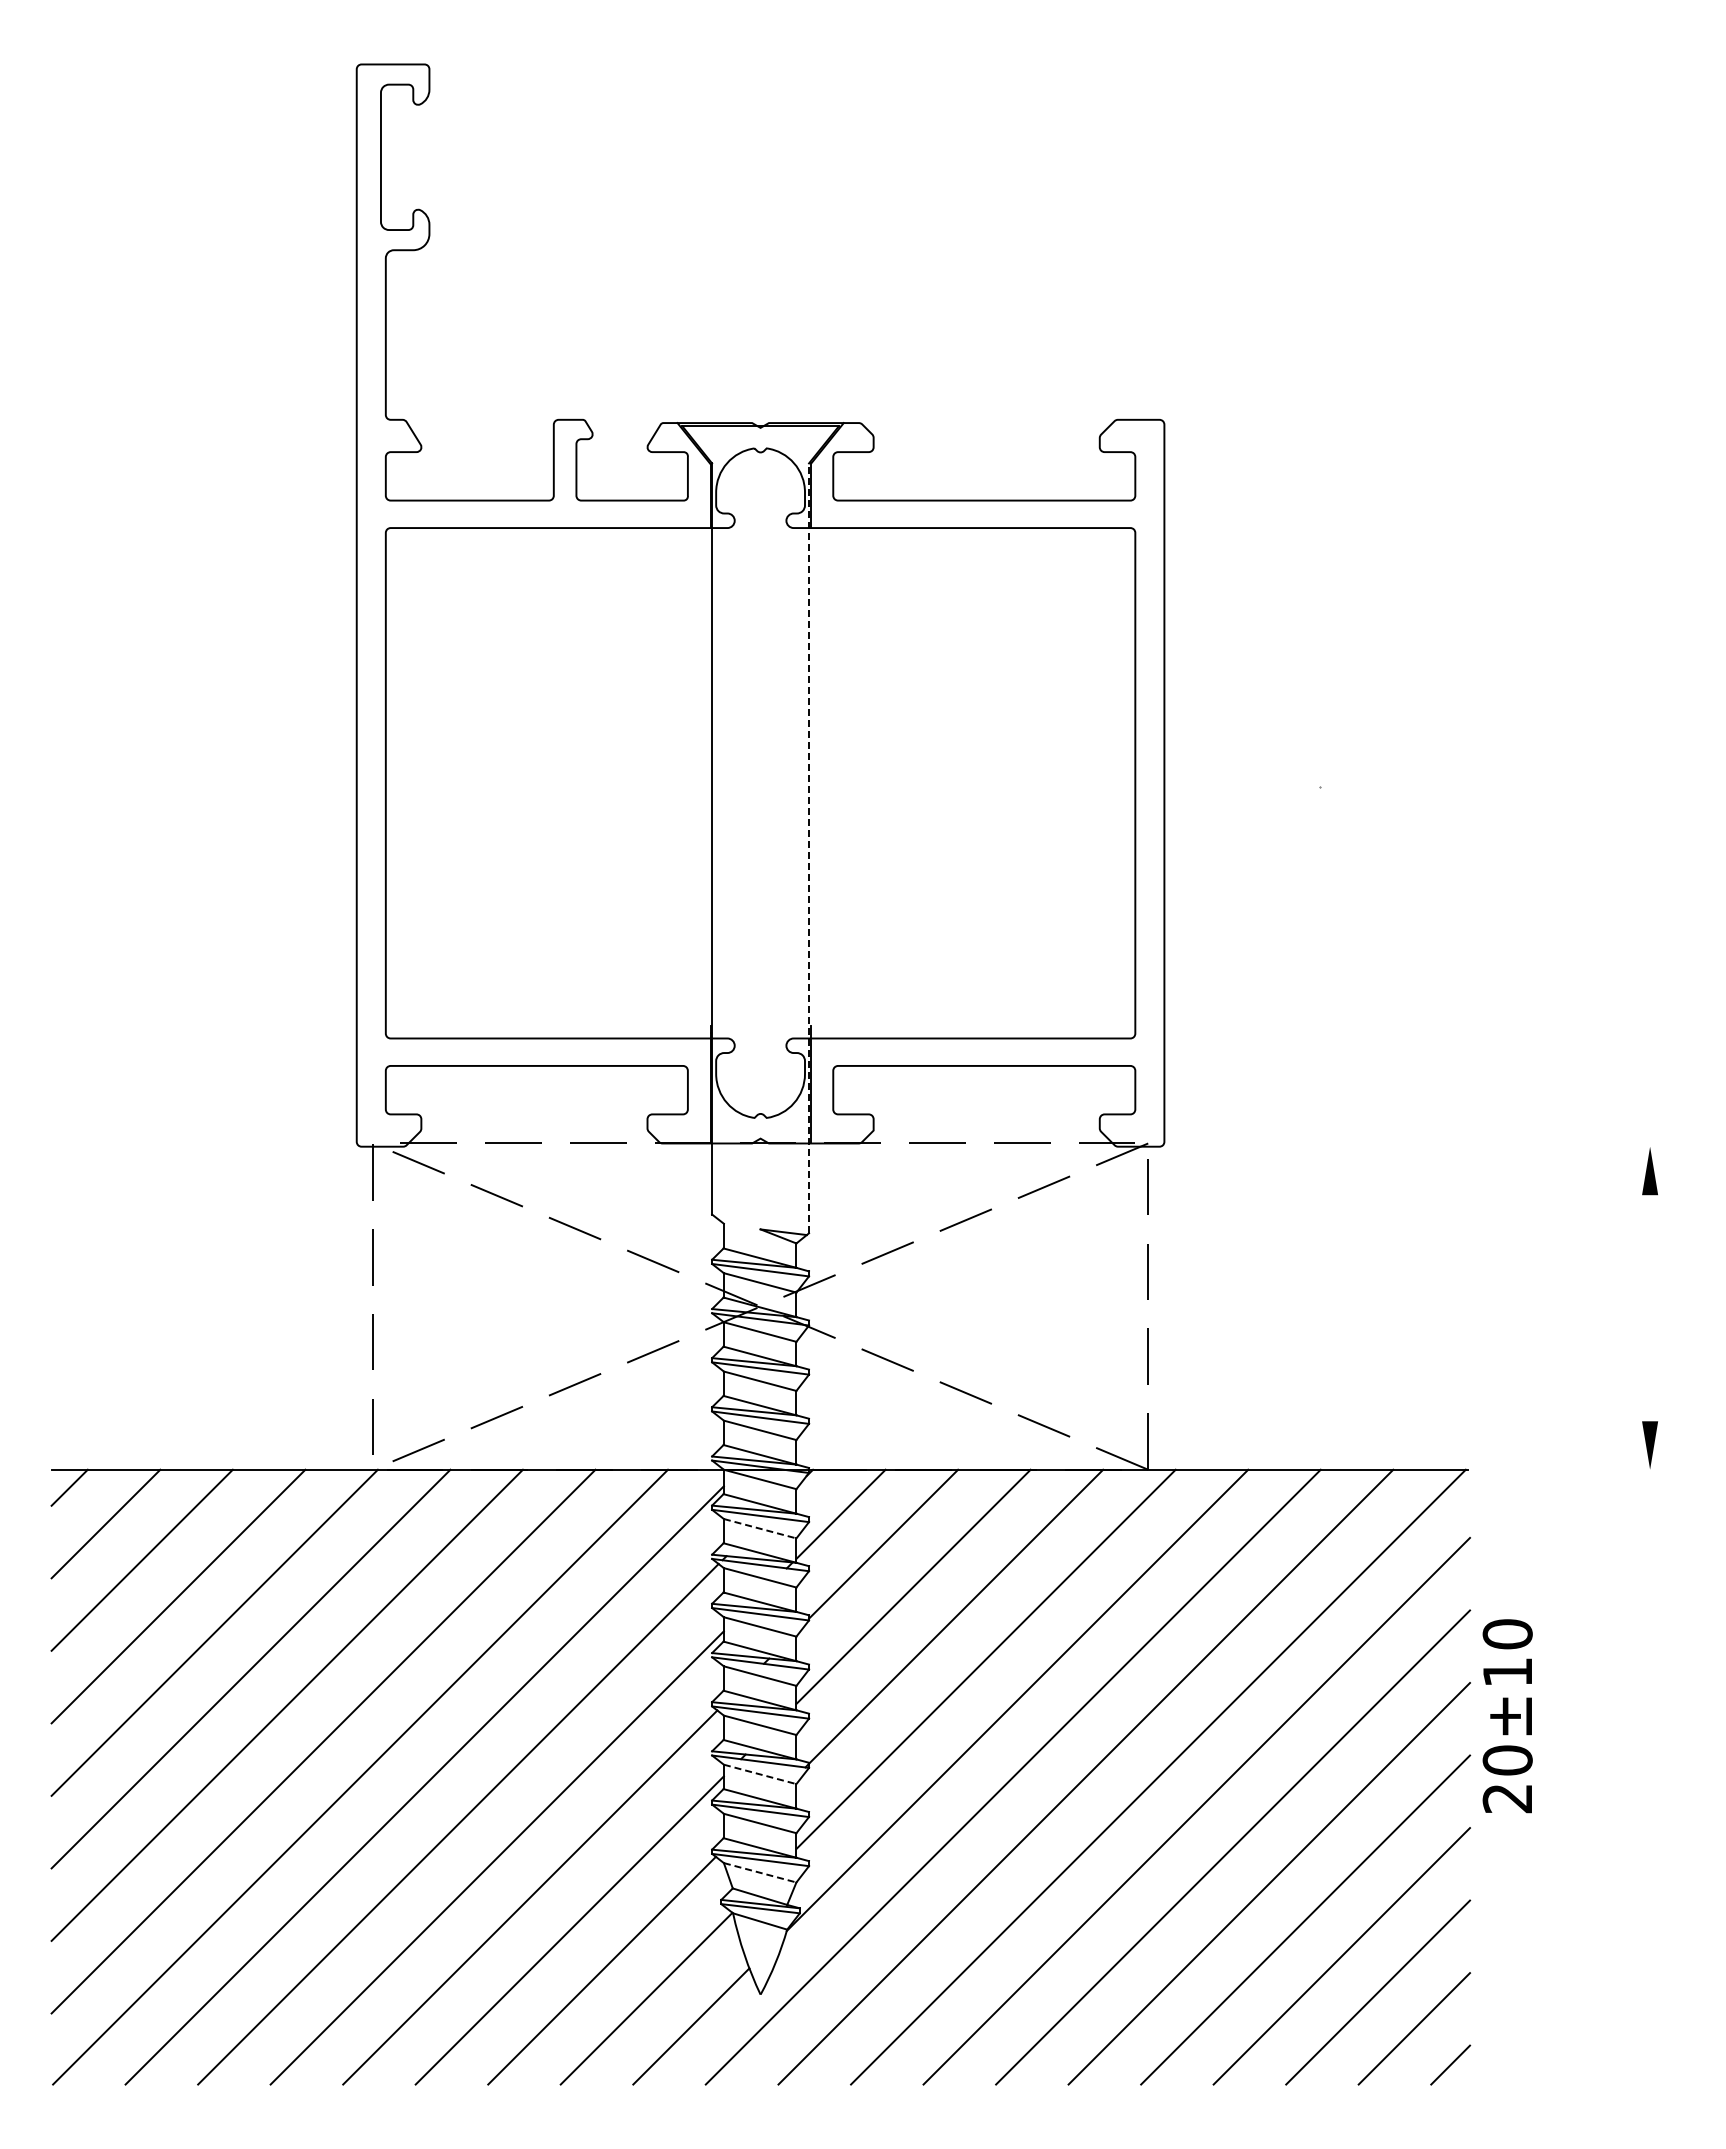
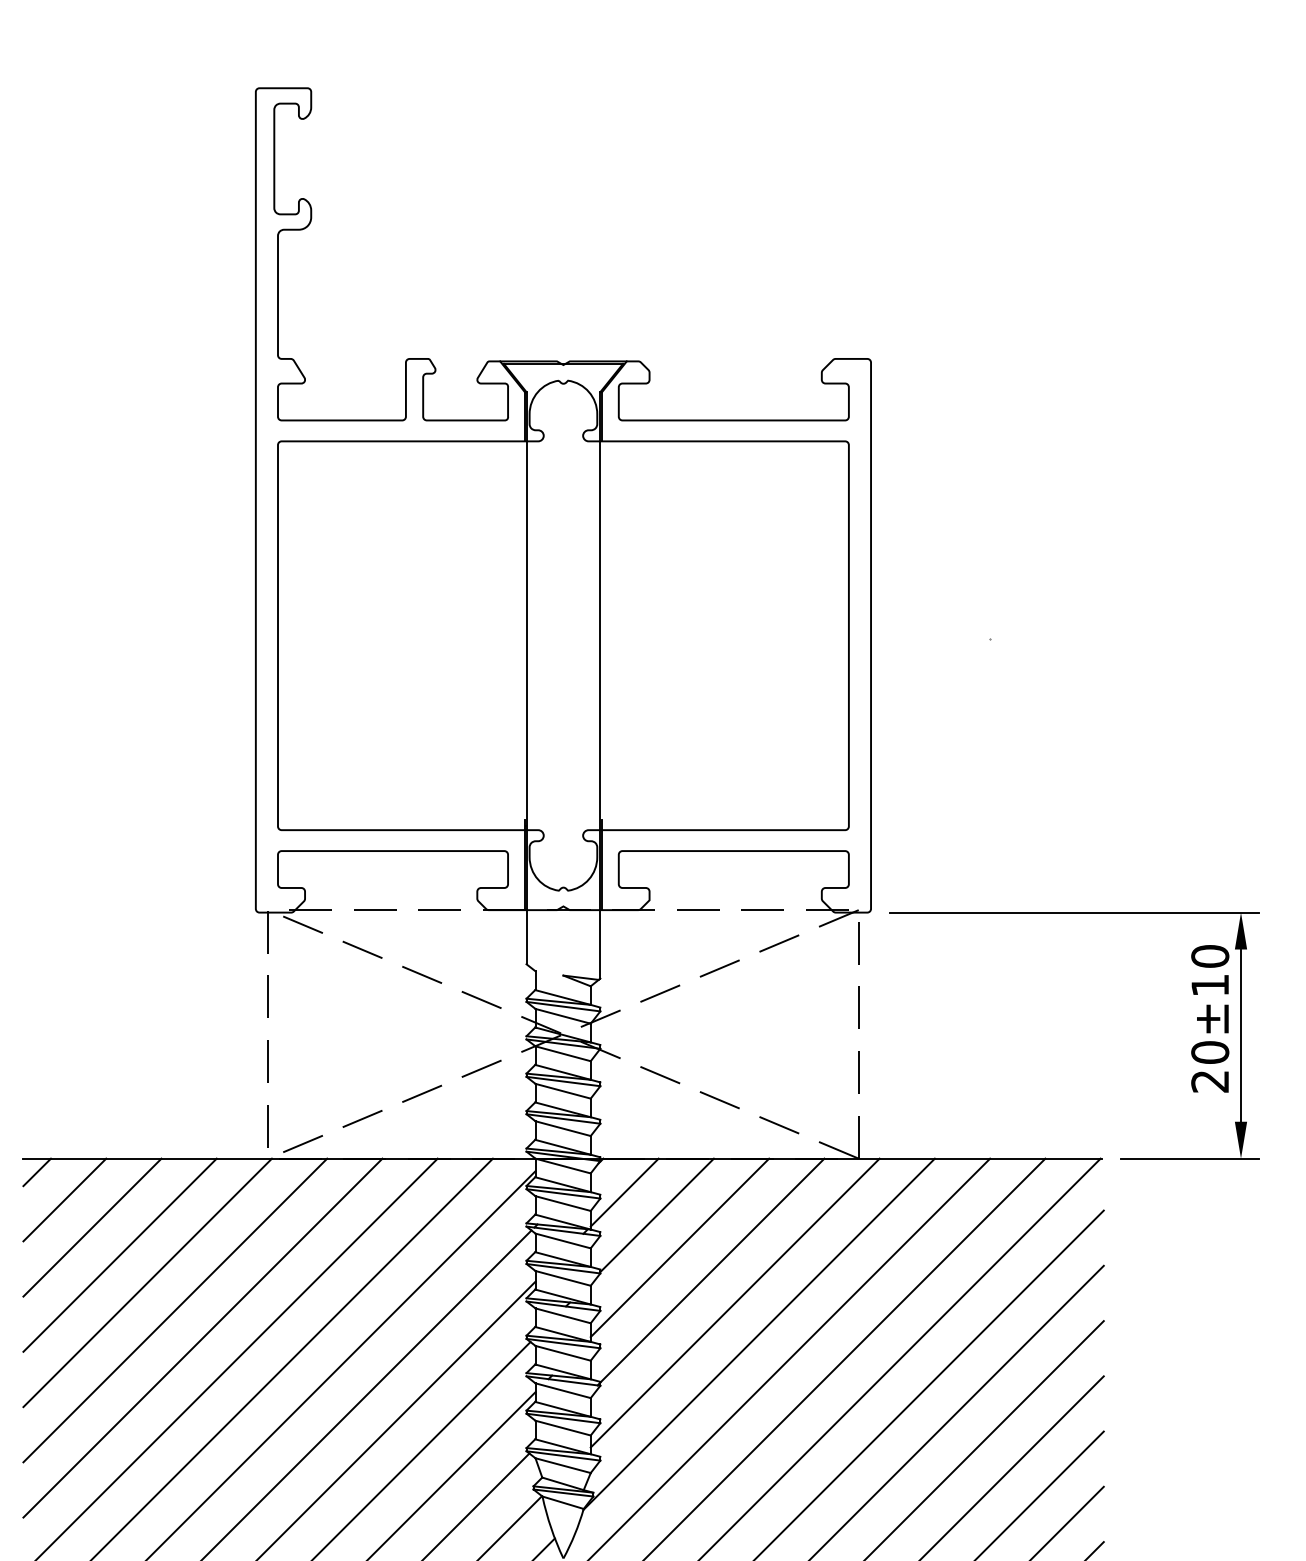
line: (809, 848) -> (600, 685), dashed -> solid
line: (1431, 1146) -> (1074, 912), added
line: (1650, 1308) -> (1241, 1035), added
line: (1583, 1469) -> (1190, 1158), added
line: (760, 1528) -> (563, 1203), dashed -> solid
text: (1507, 1716) -> (1210, 1019), moved
line: (760, 1774) -> (563, 1390), dashed -> solid
line: (760, 1872) -> (563, 1465), dashed -> solid

